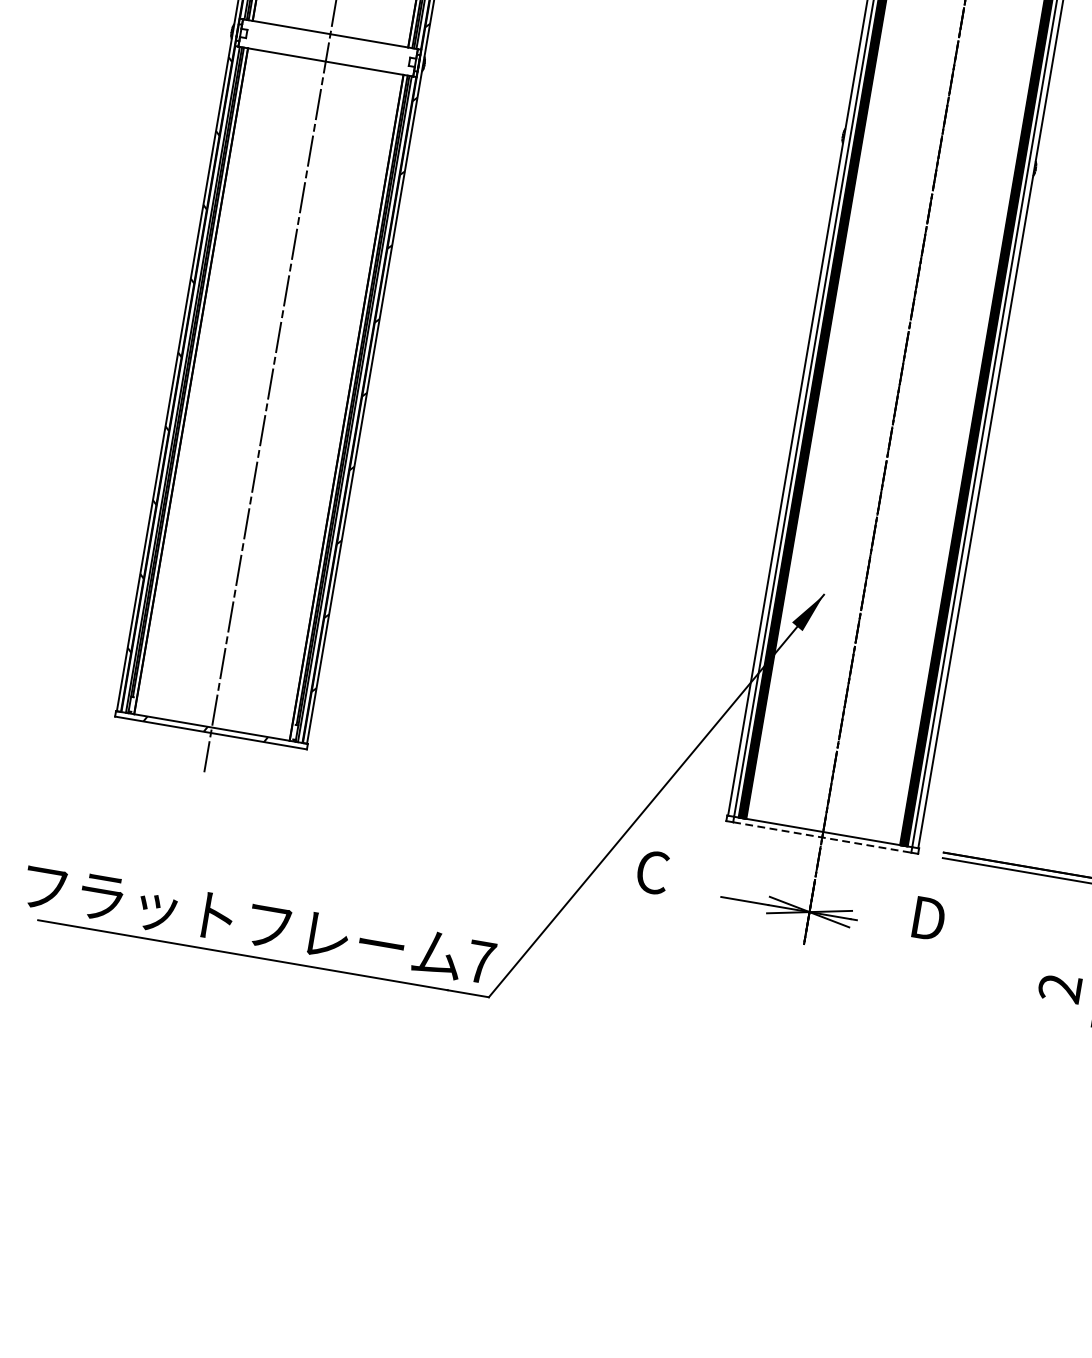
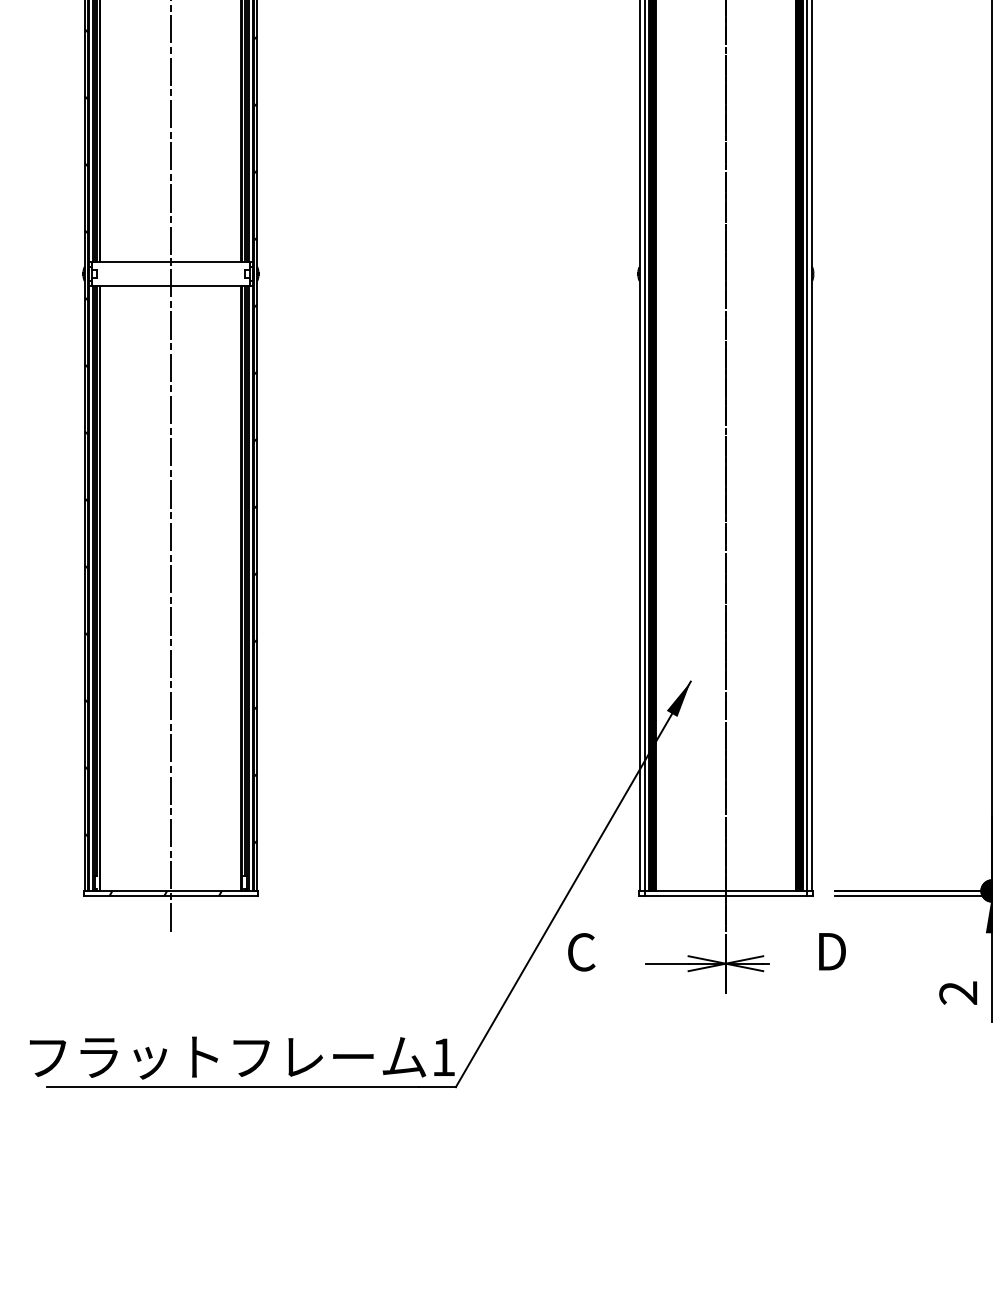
line: (821, 836) -> (725, 895), dashed -> solid
text: (481, 961) -> (443, 1056), 7 -> 1

